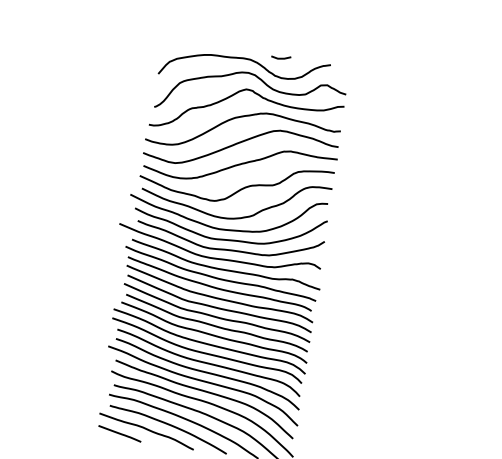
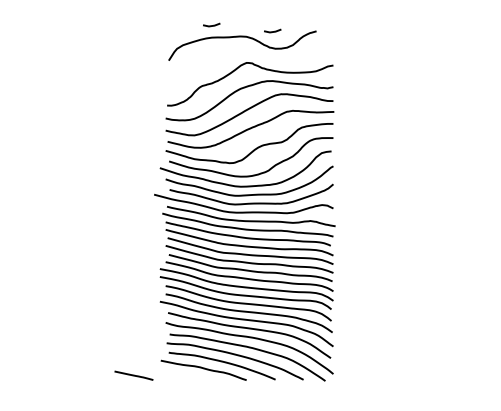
line: (212, 41) -> (211, 25), added
curve: (264, 84) -> (261, 56), removed
line: (119, 433) -> (133, 375), moved

